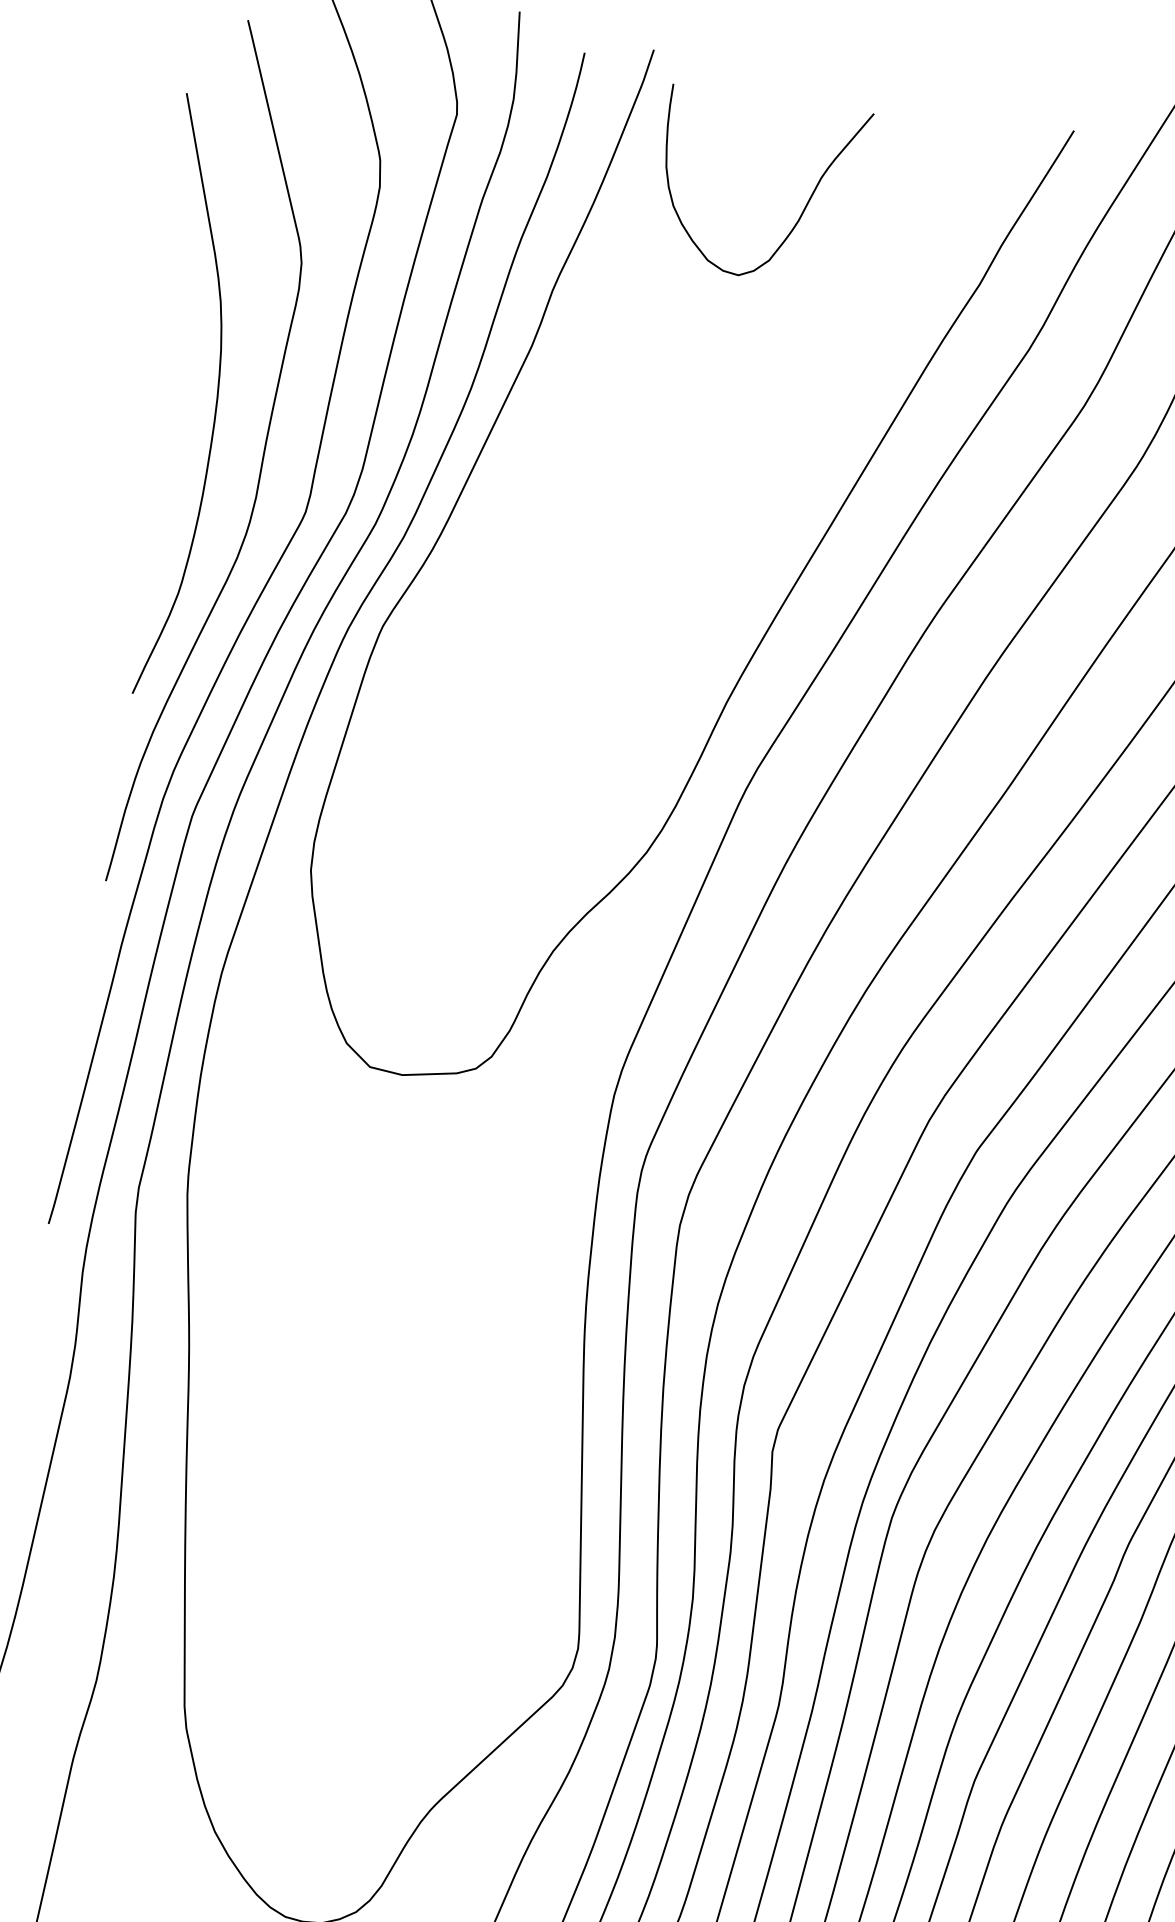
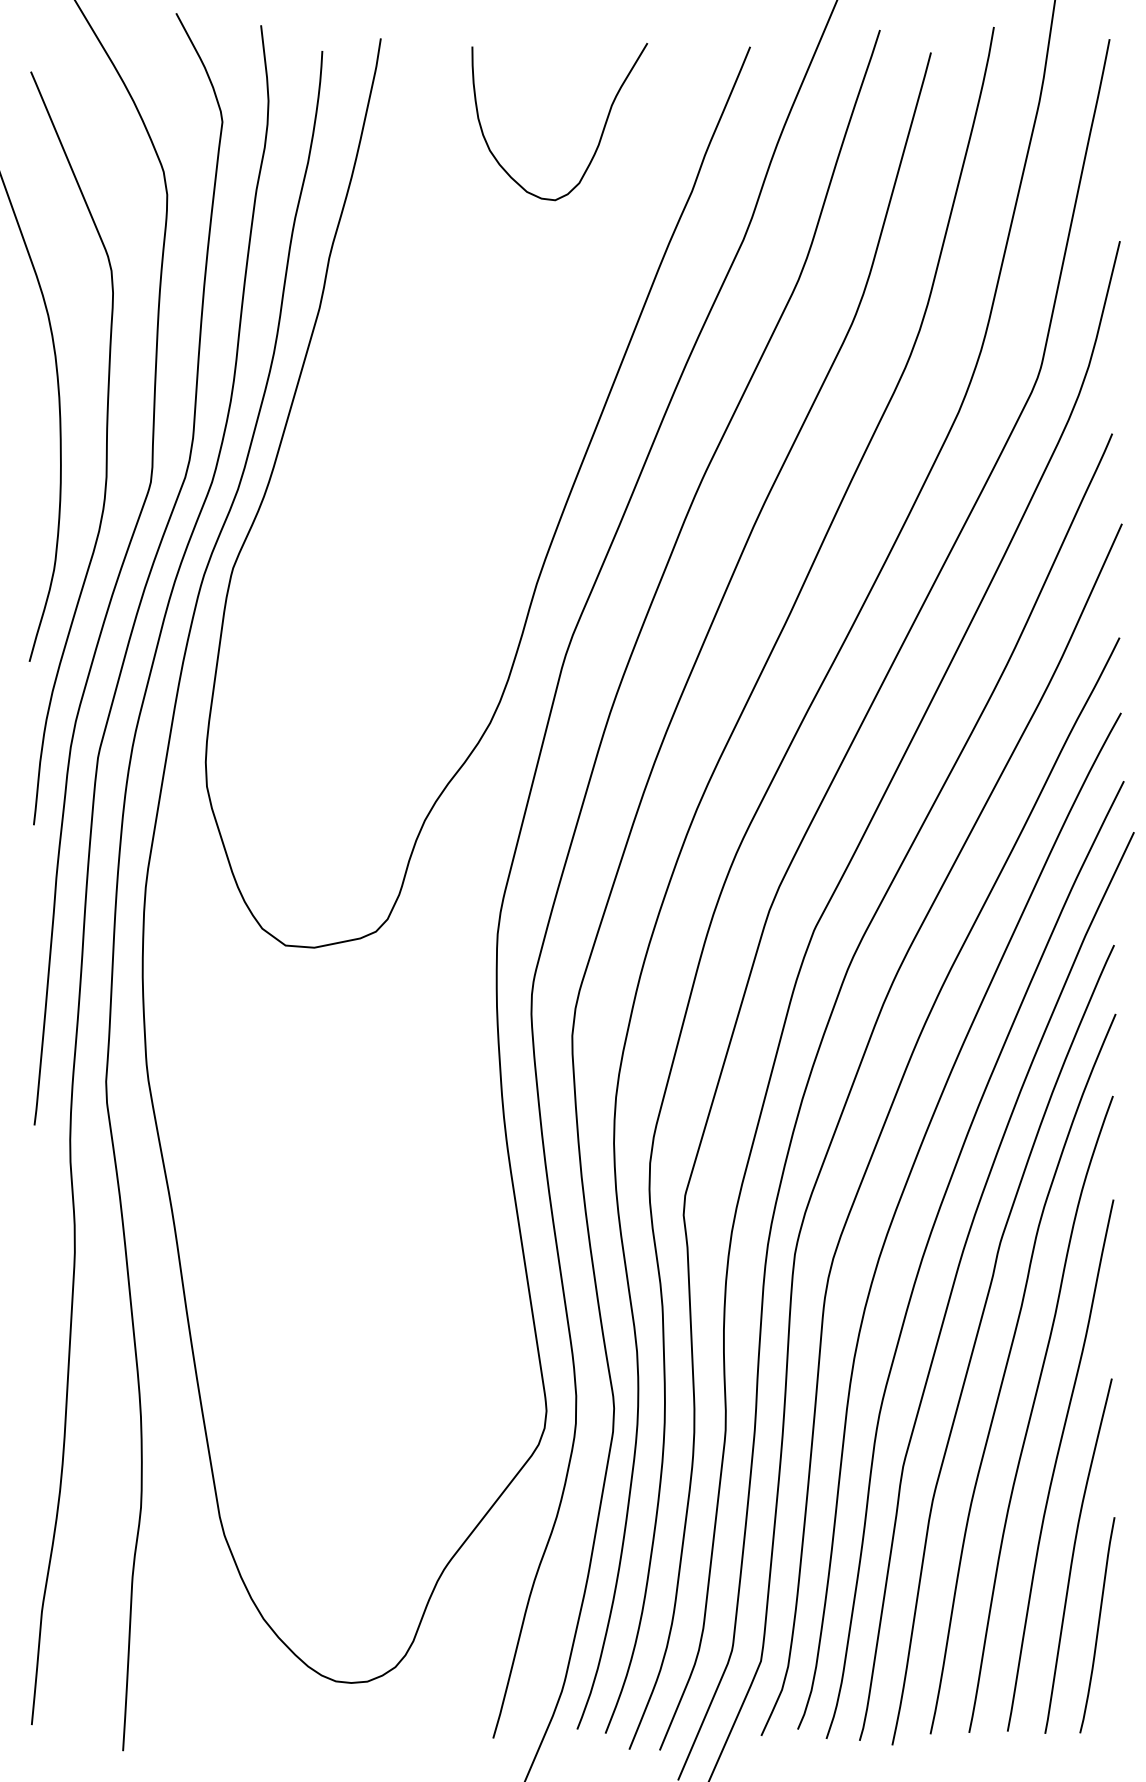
curve: (802, 210) -> (600, 135), moved

